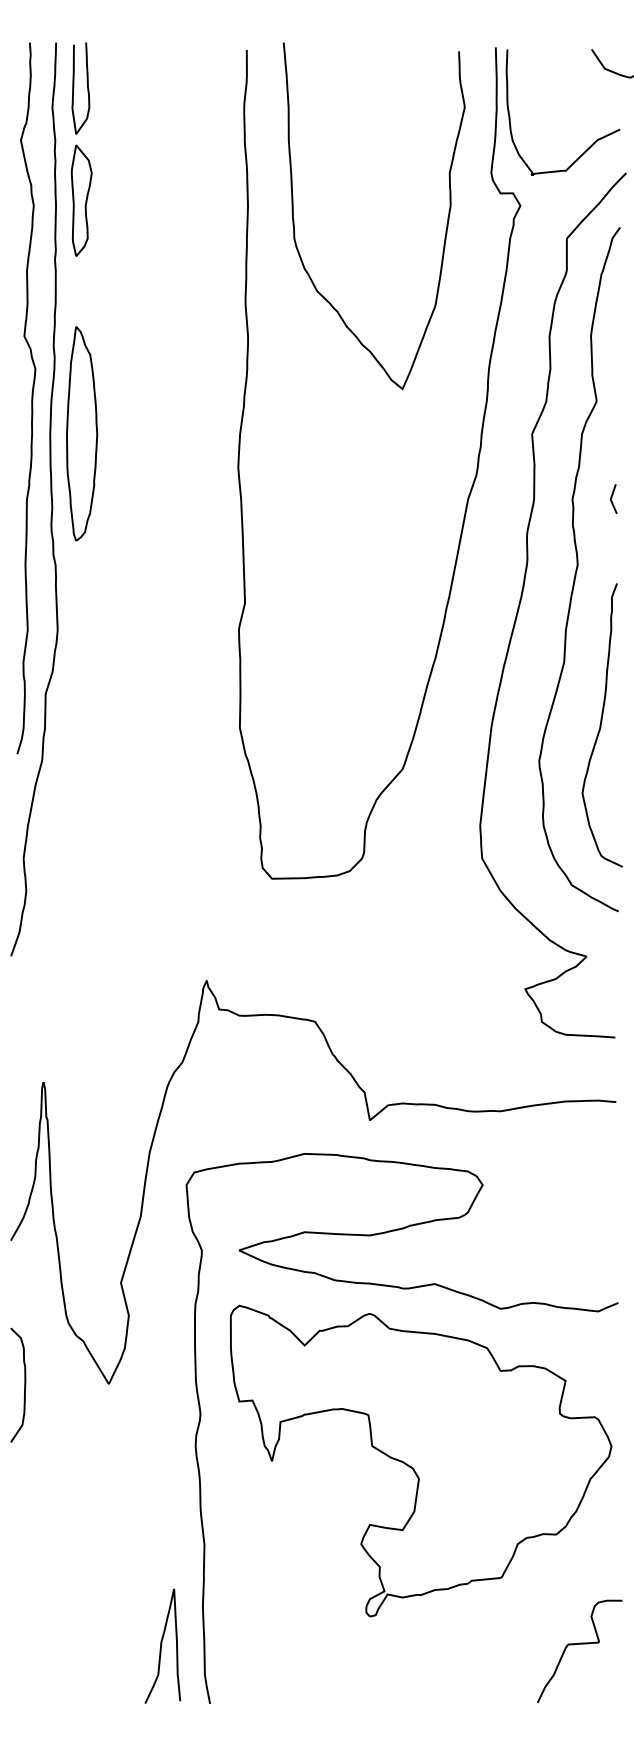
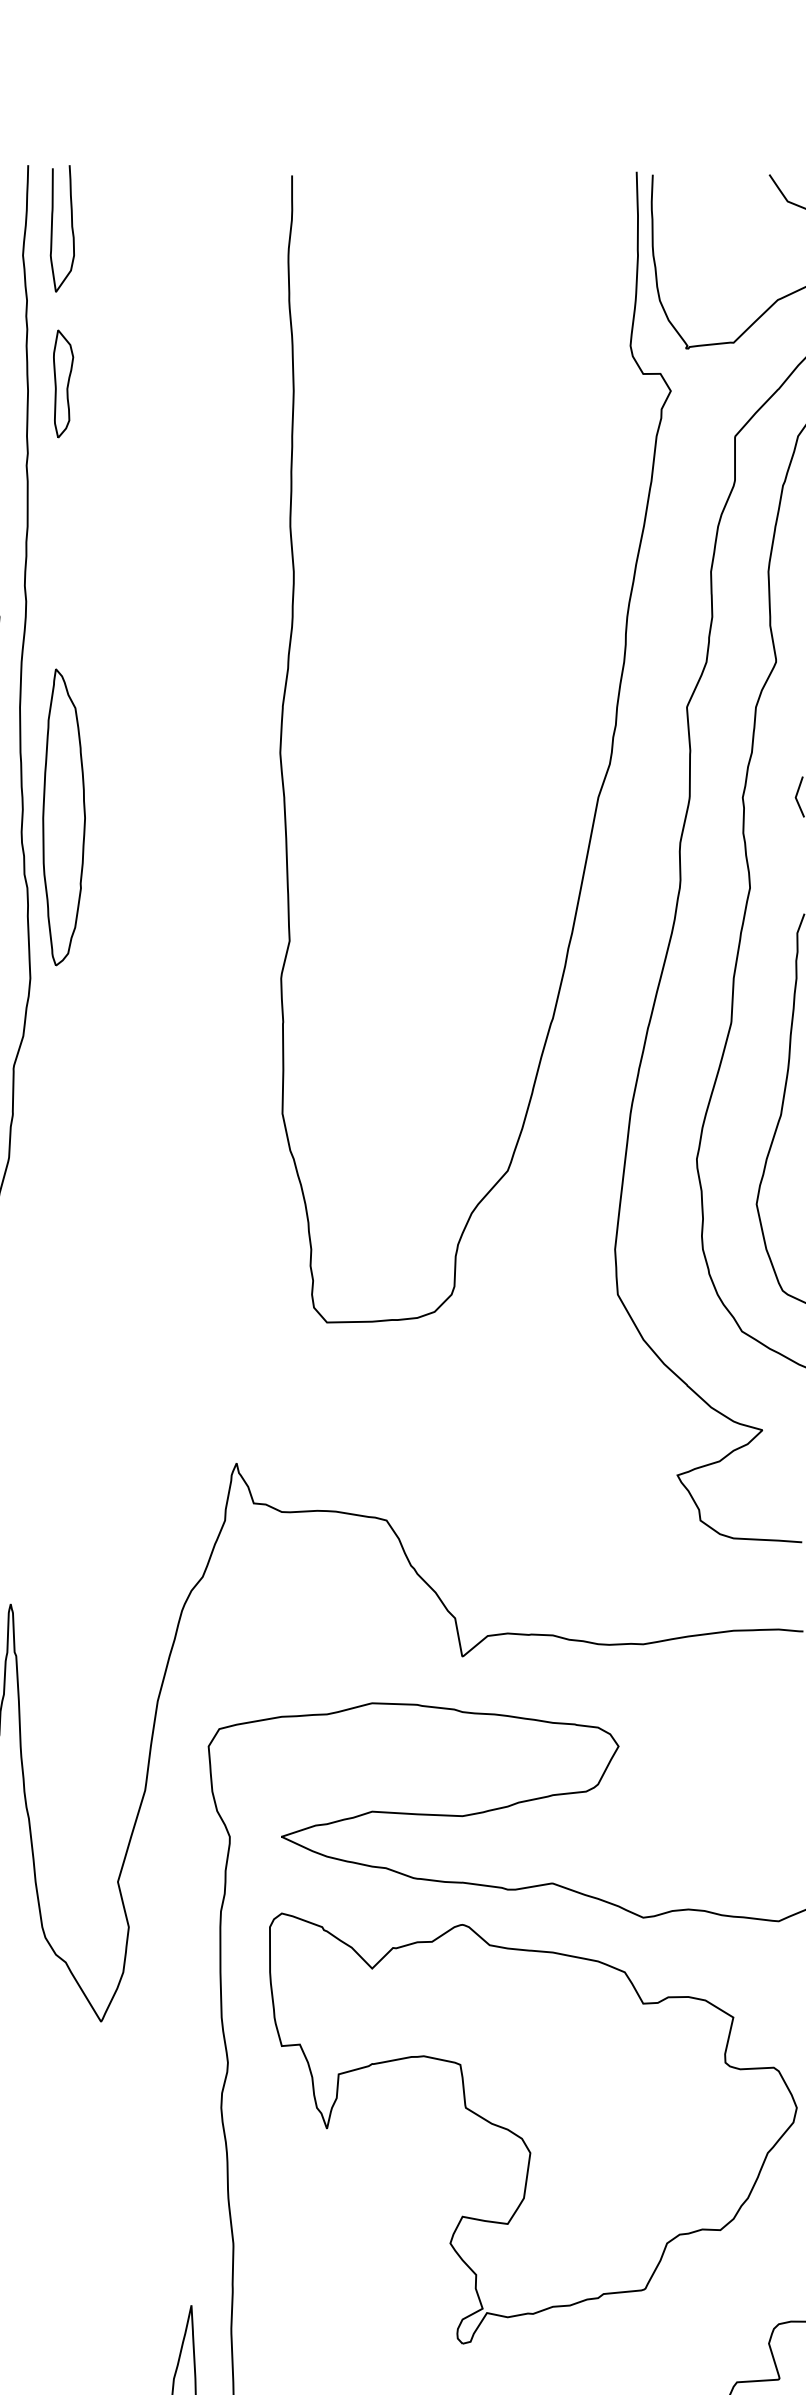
part: (81, 200) -> (63, 383), size x0.7
curve: (446, 223) -> (568, 415), removed
part: (82, 433) -> (64, 816), moved

